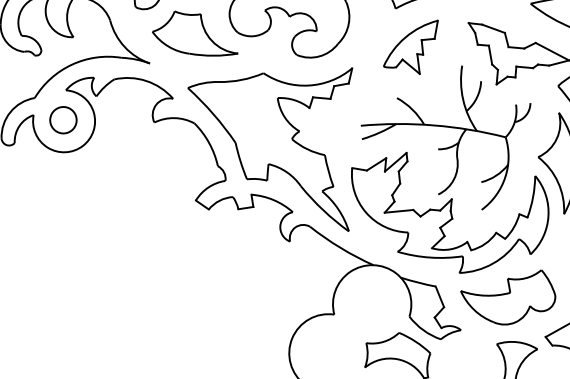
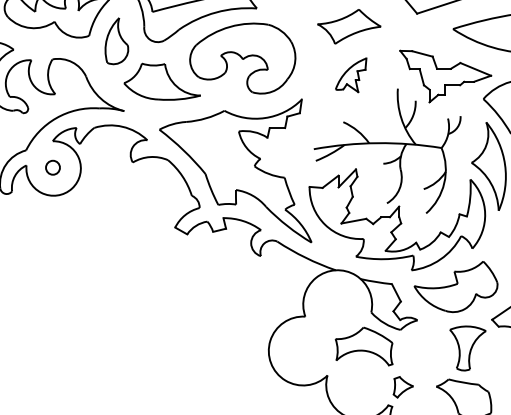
part: (409, 45) -> (350, 75), size x0.7
circle: (62, 120) -> (52, 167), size x0.6

